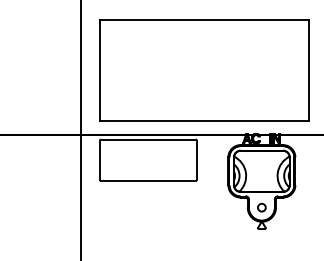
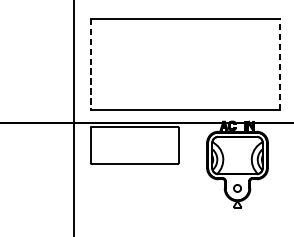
line: (308, 70) -> (279, 64), solid -> dashed
line: (99, 71) -> (90, 65), solid -> dashed

